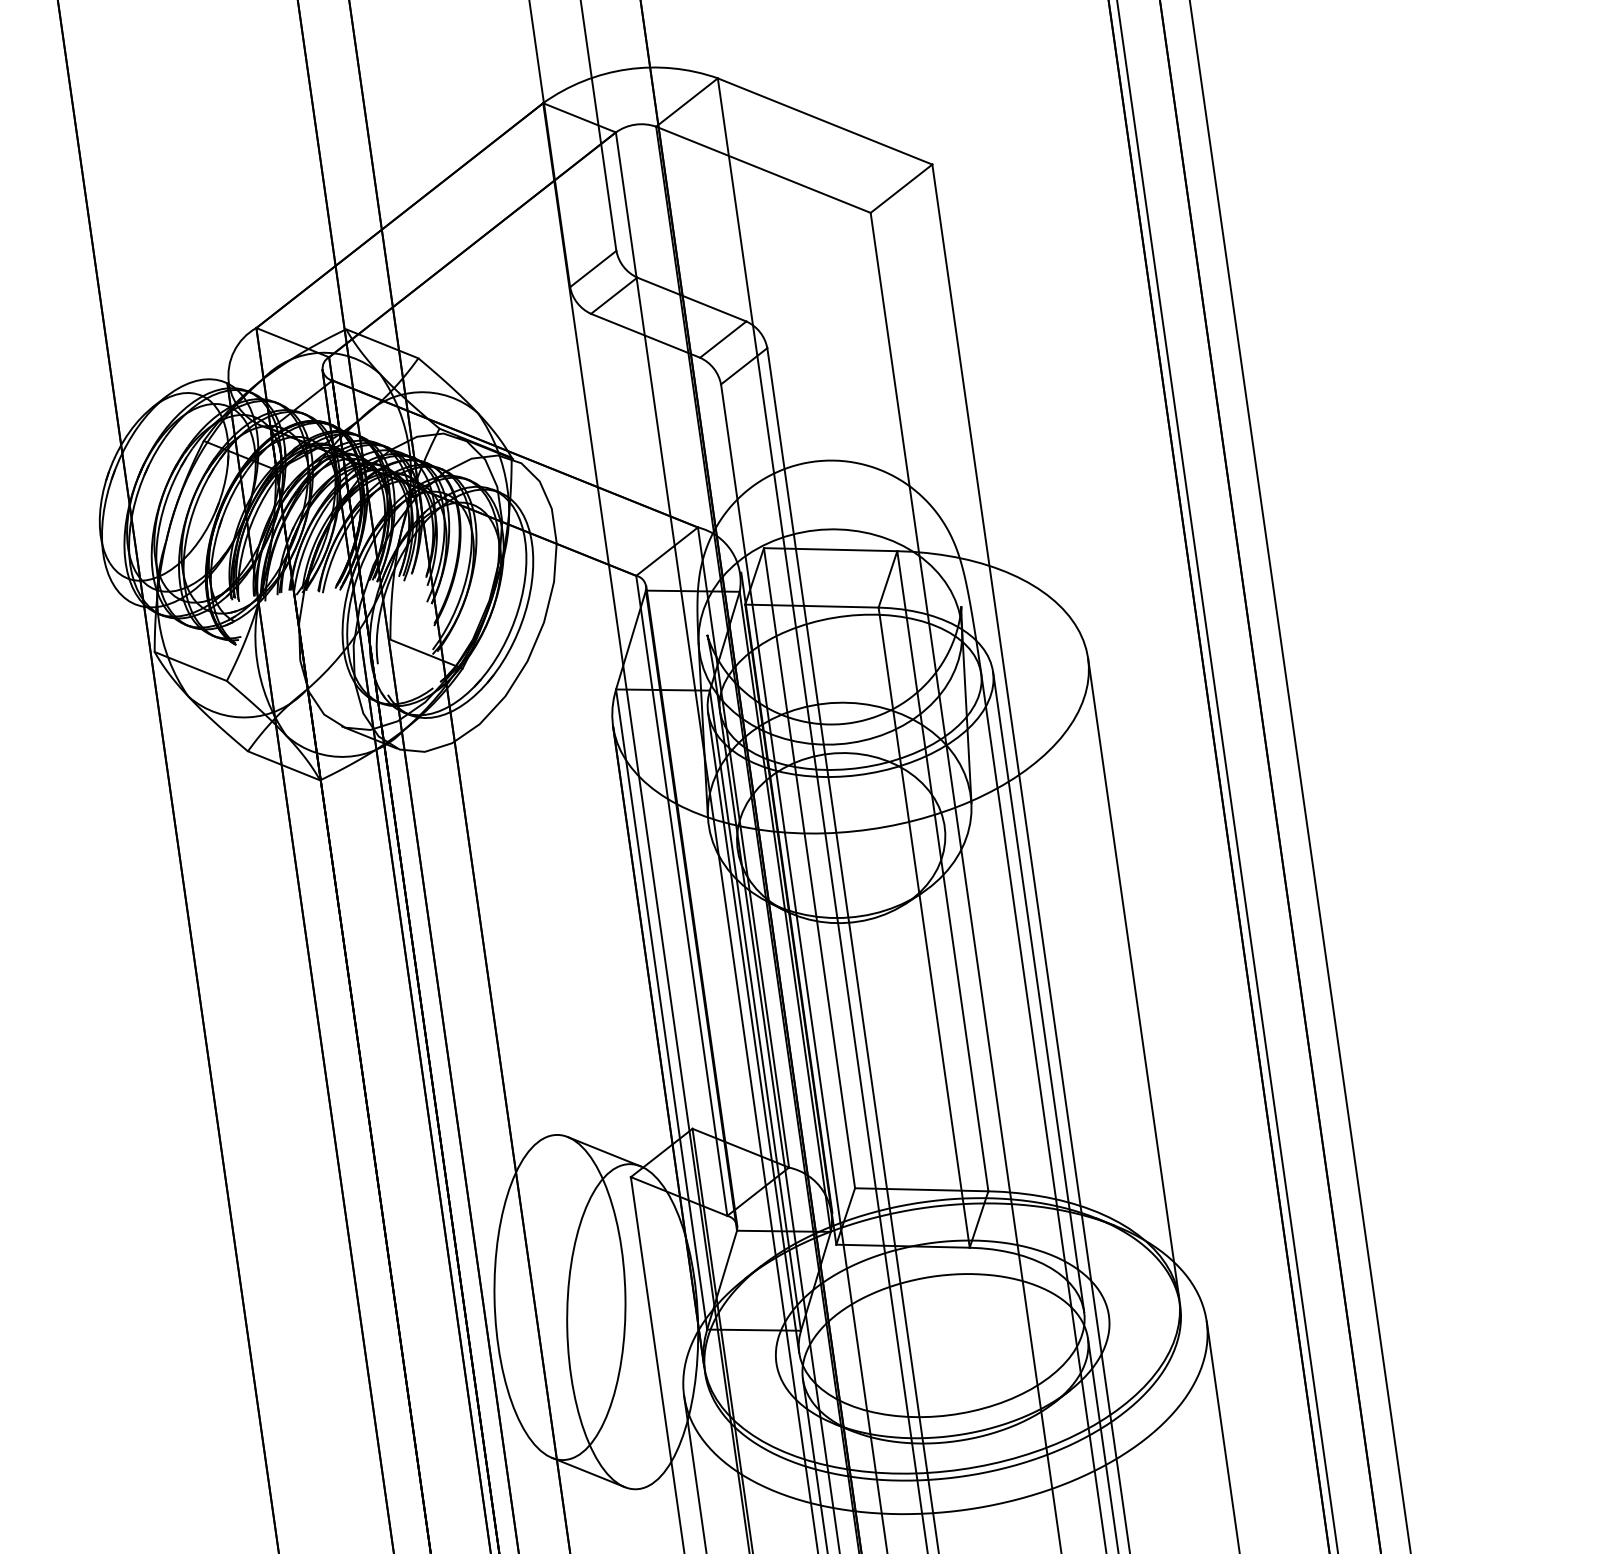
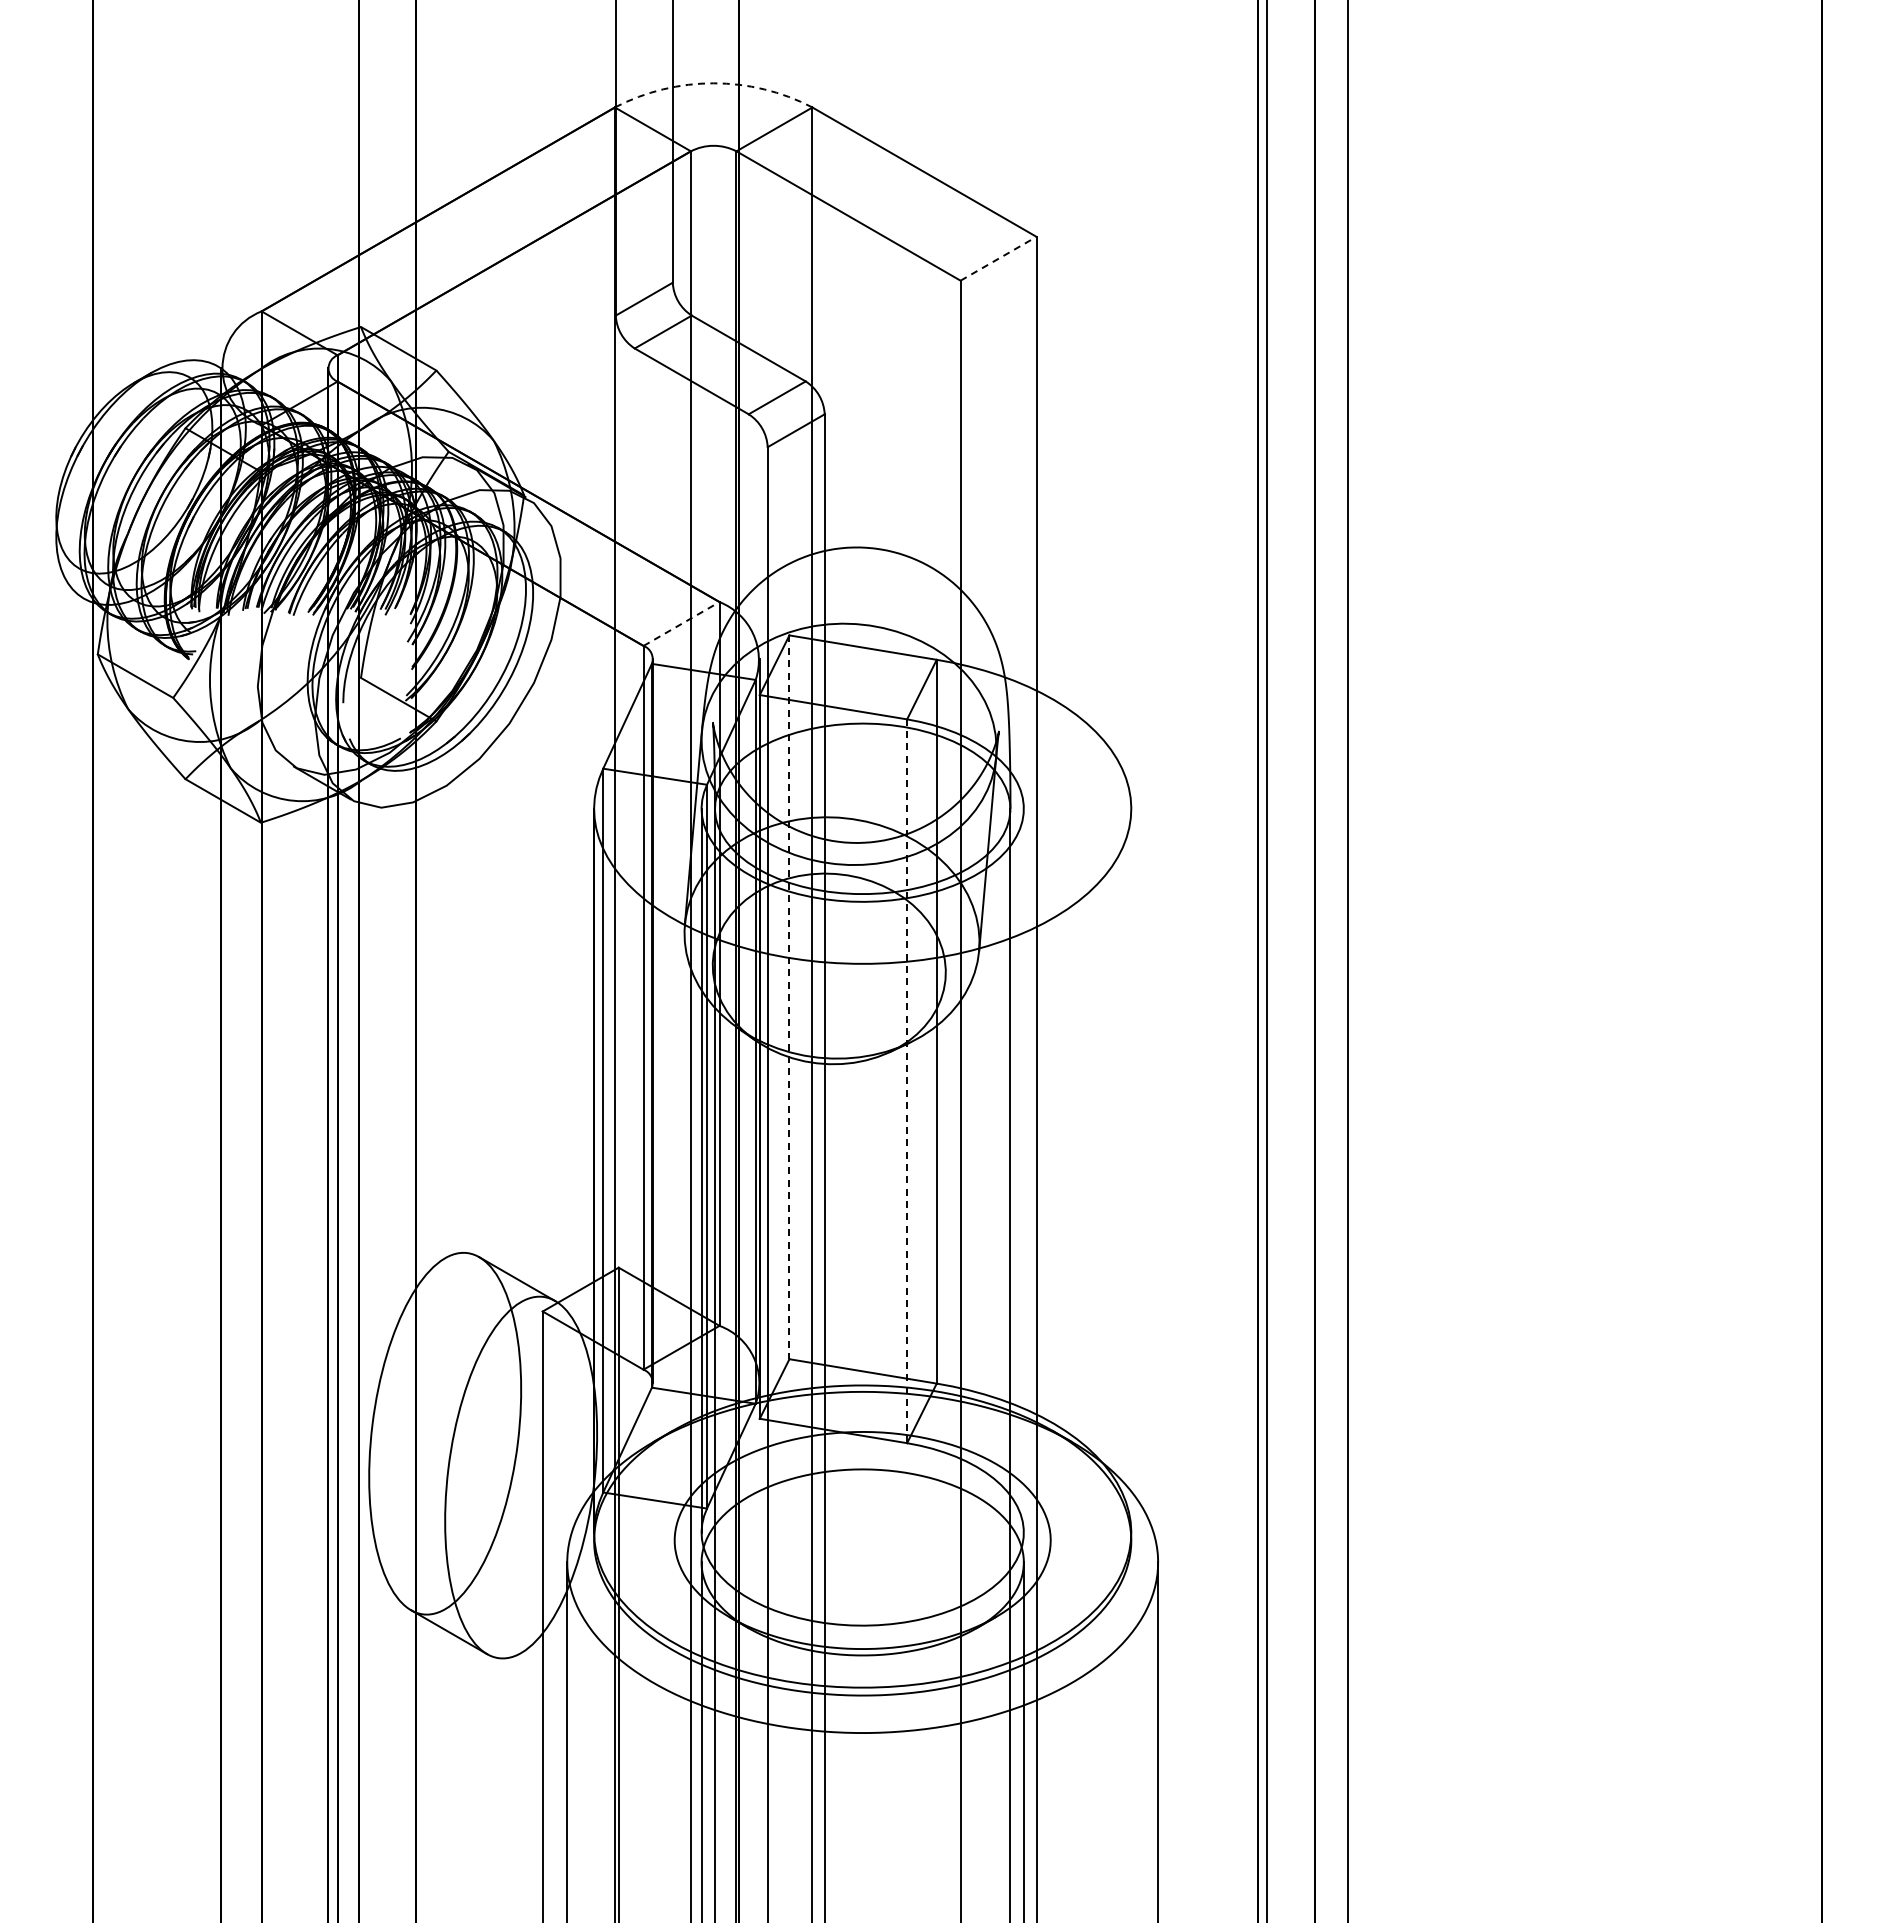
arc: (627, 69) -> (713, 83), solid -> dashed
line: (901, 188) -> (998, 258), solid -> dashed
line: (667, 552) -> (681, 624), solid -> dashed
line: (809, 868) -> (789, 997), solid -> dashed
line: (924, 927) -> (907, 1081), solid -> dashed
line: (1133, 978) -> (1131, 1170), removed
line: (1038, 991) -> (1023, 1170), removed

